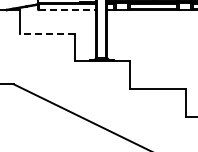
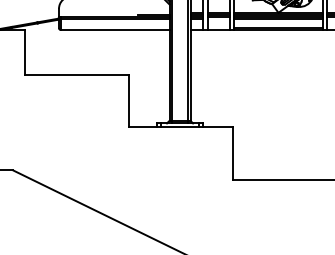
line: (67, 10) -> (114, 30), dashed -> solid
line: (47, 33) -> (77, 74), dashed -> solid

